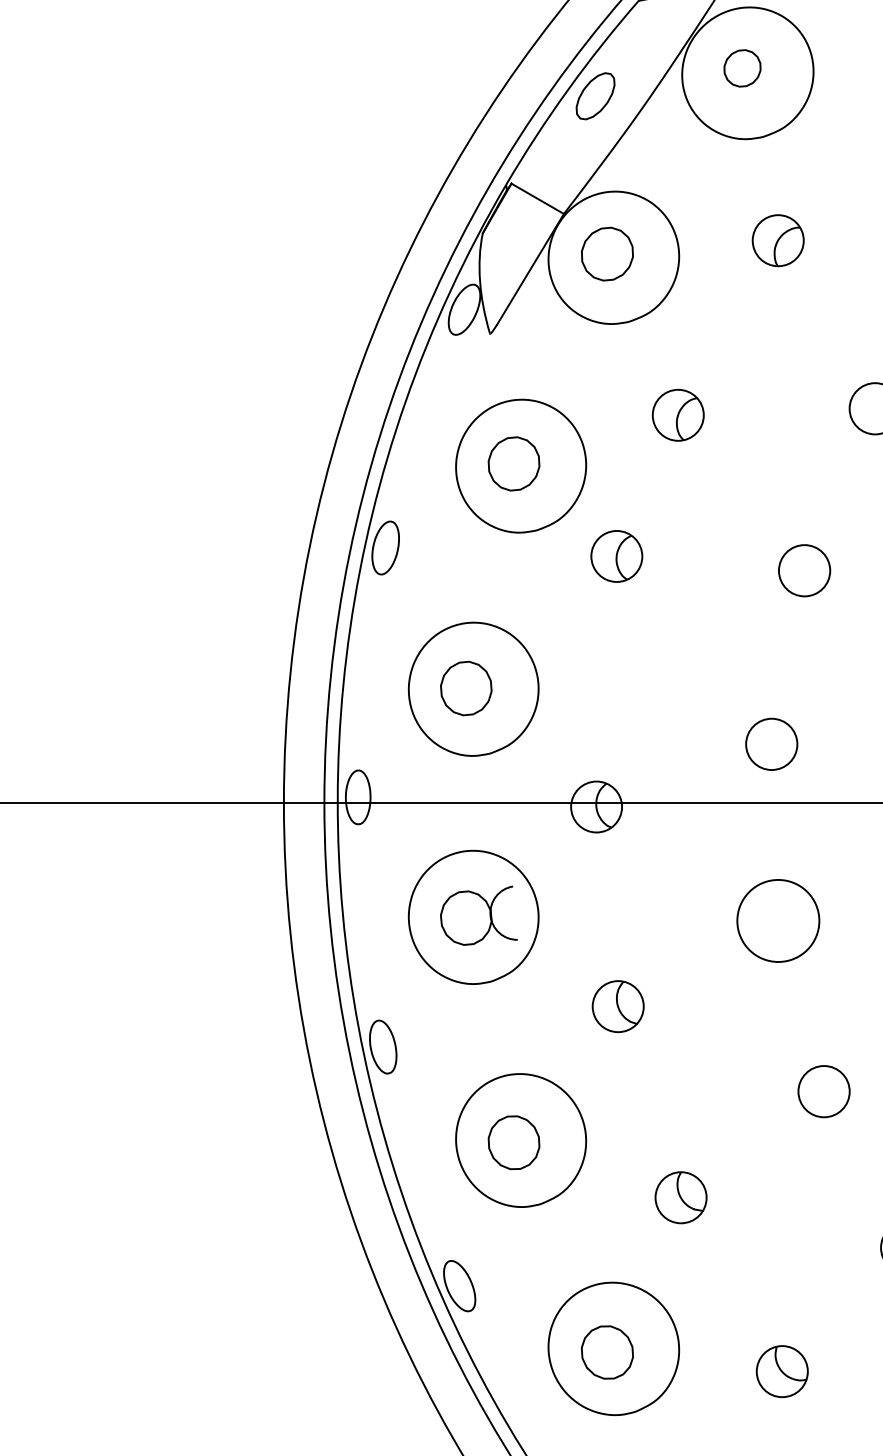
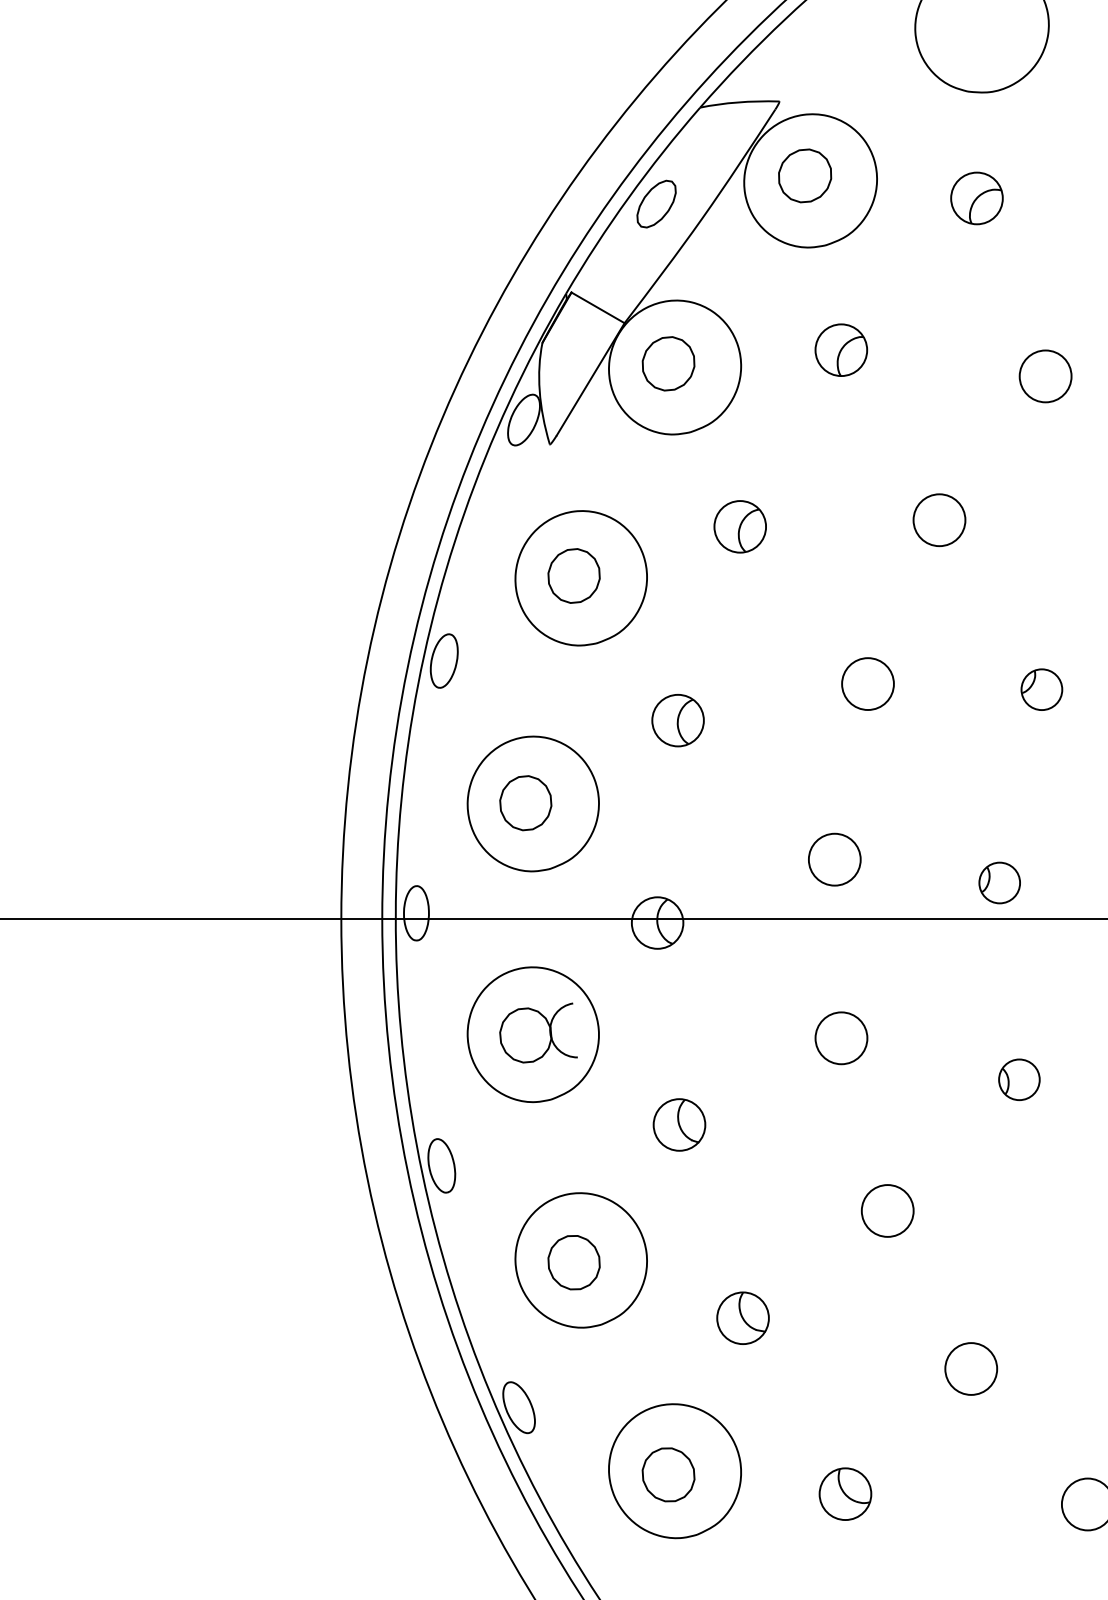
part: (742, 67) -> (805, 175), size x1.43
part: (616, 556) -> (677, 720), moved
circle: (778, 921) -> (841, 1038), size x0.62

